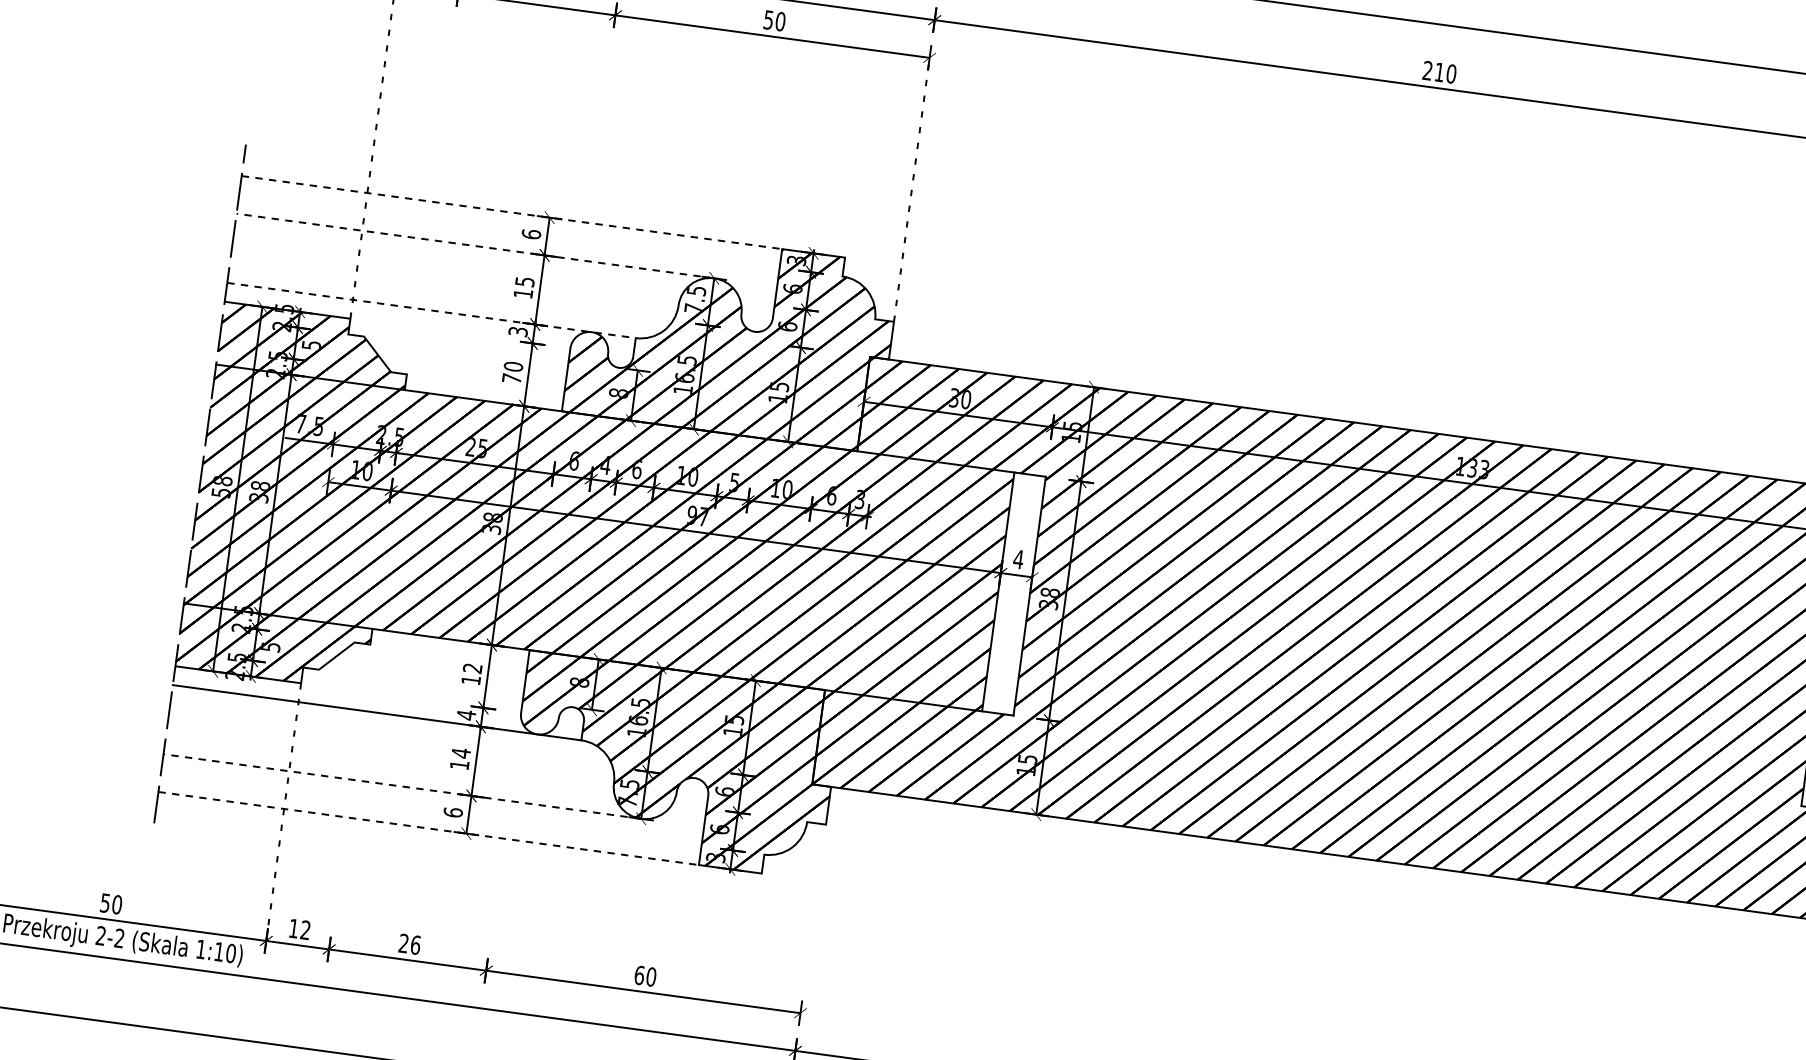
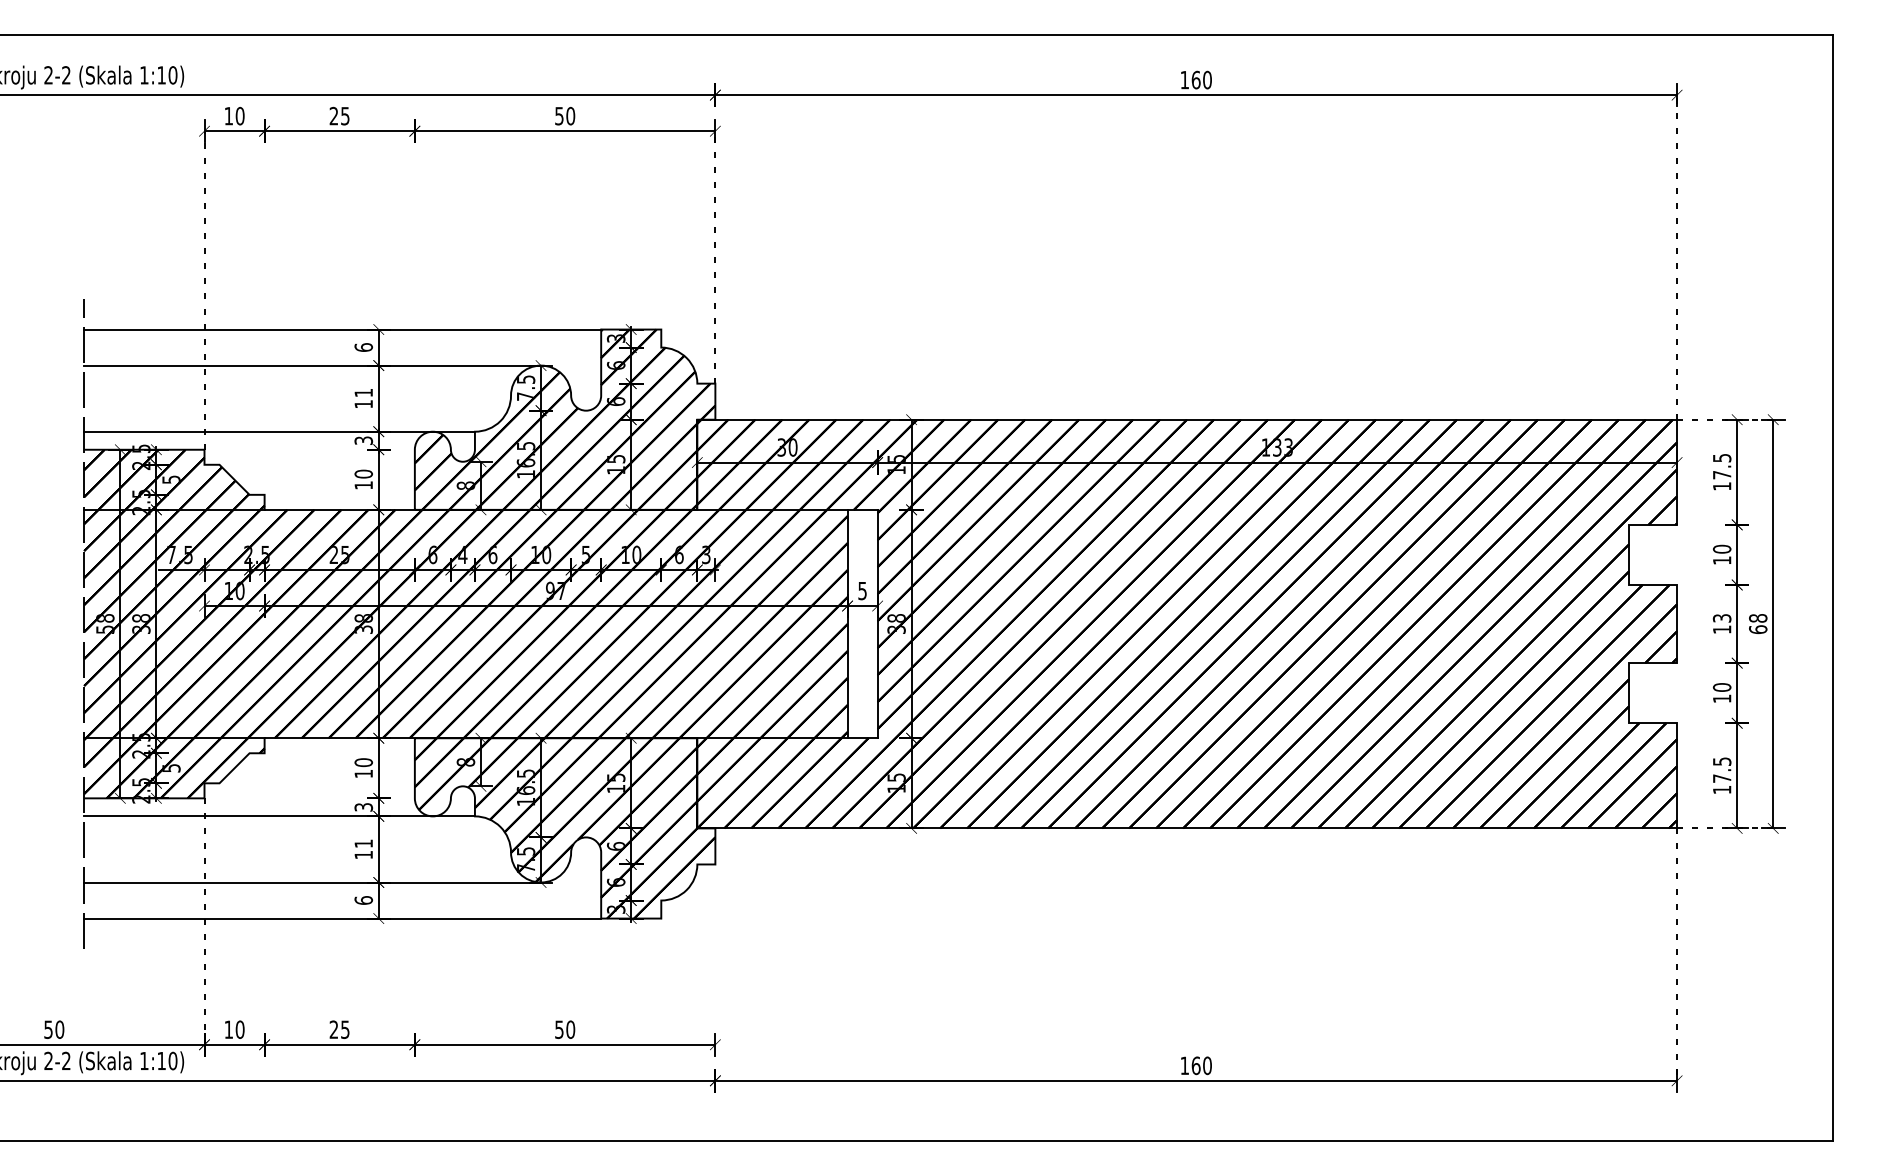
text: (1433, 70) -> (1190, 79), 210 -> 160
line: (512, 212) -> (343, 329), dashed -> solid
line: (475, 245) -> (312, 365), dashed -> solid
text: (524, 282) -> (363, 393), 15 -> 11
line: (432, 310) -> (280, 431), dashed -> solid
text: (511, 378) -> (363, 485), 70 -> 10
text: (1018, 559) -> (862, 591), 4 -> 5
text: (472, 668) -> (363, 762), 12 -> 10
text: (466, 715) -> (363, 807), 4 -> 3
text: (461, 752) -> (363, 843), 14 -> 11
line: (402, 786) -> (312, 882), dashed -> solid
line: (429, 828) -> (343, 918), dashed -> solid
text: (305, 929) -> (239, 1029), 12 -> 10
text: (415, 944) -> (345, 1029), 26 -> 25
text: (639, 975) -> (559, 1029), 60 -> 50

